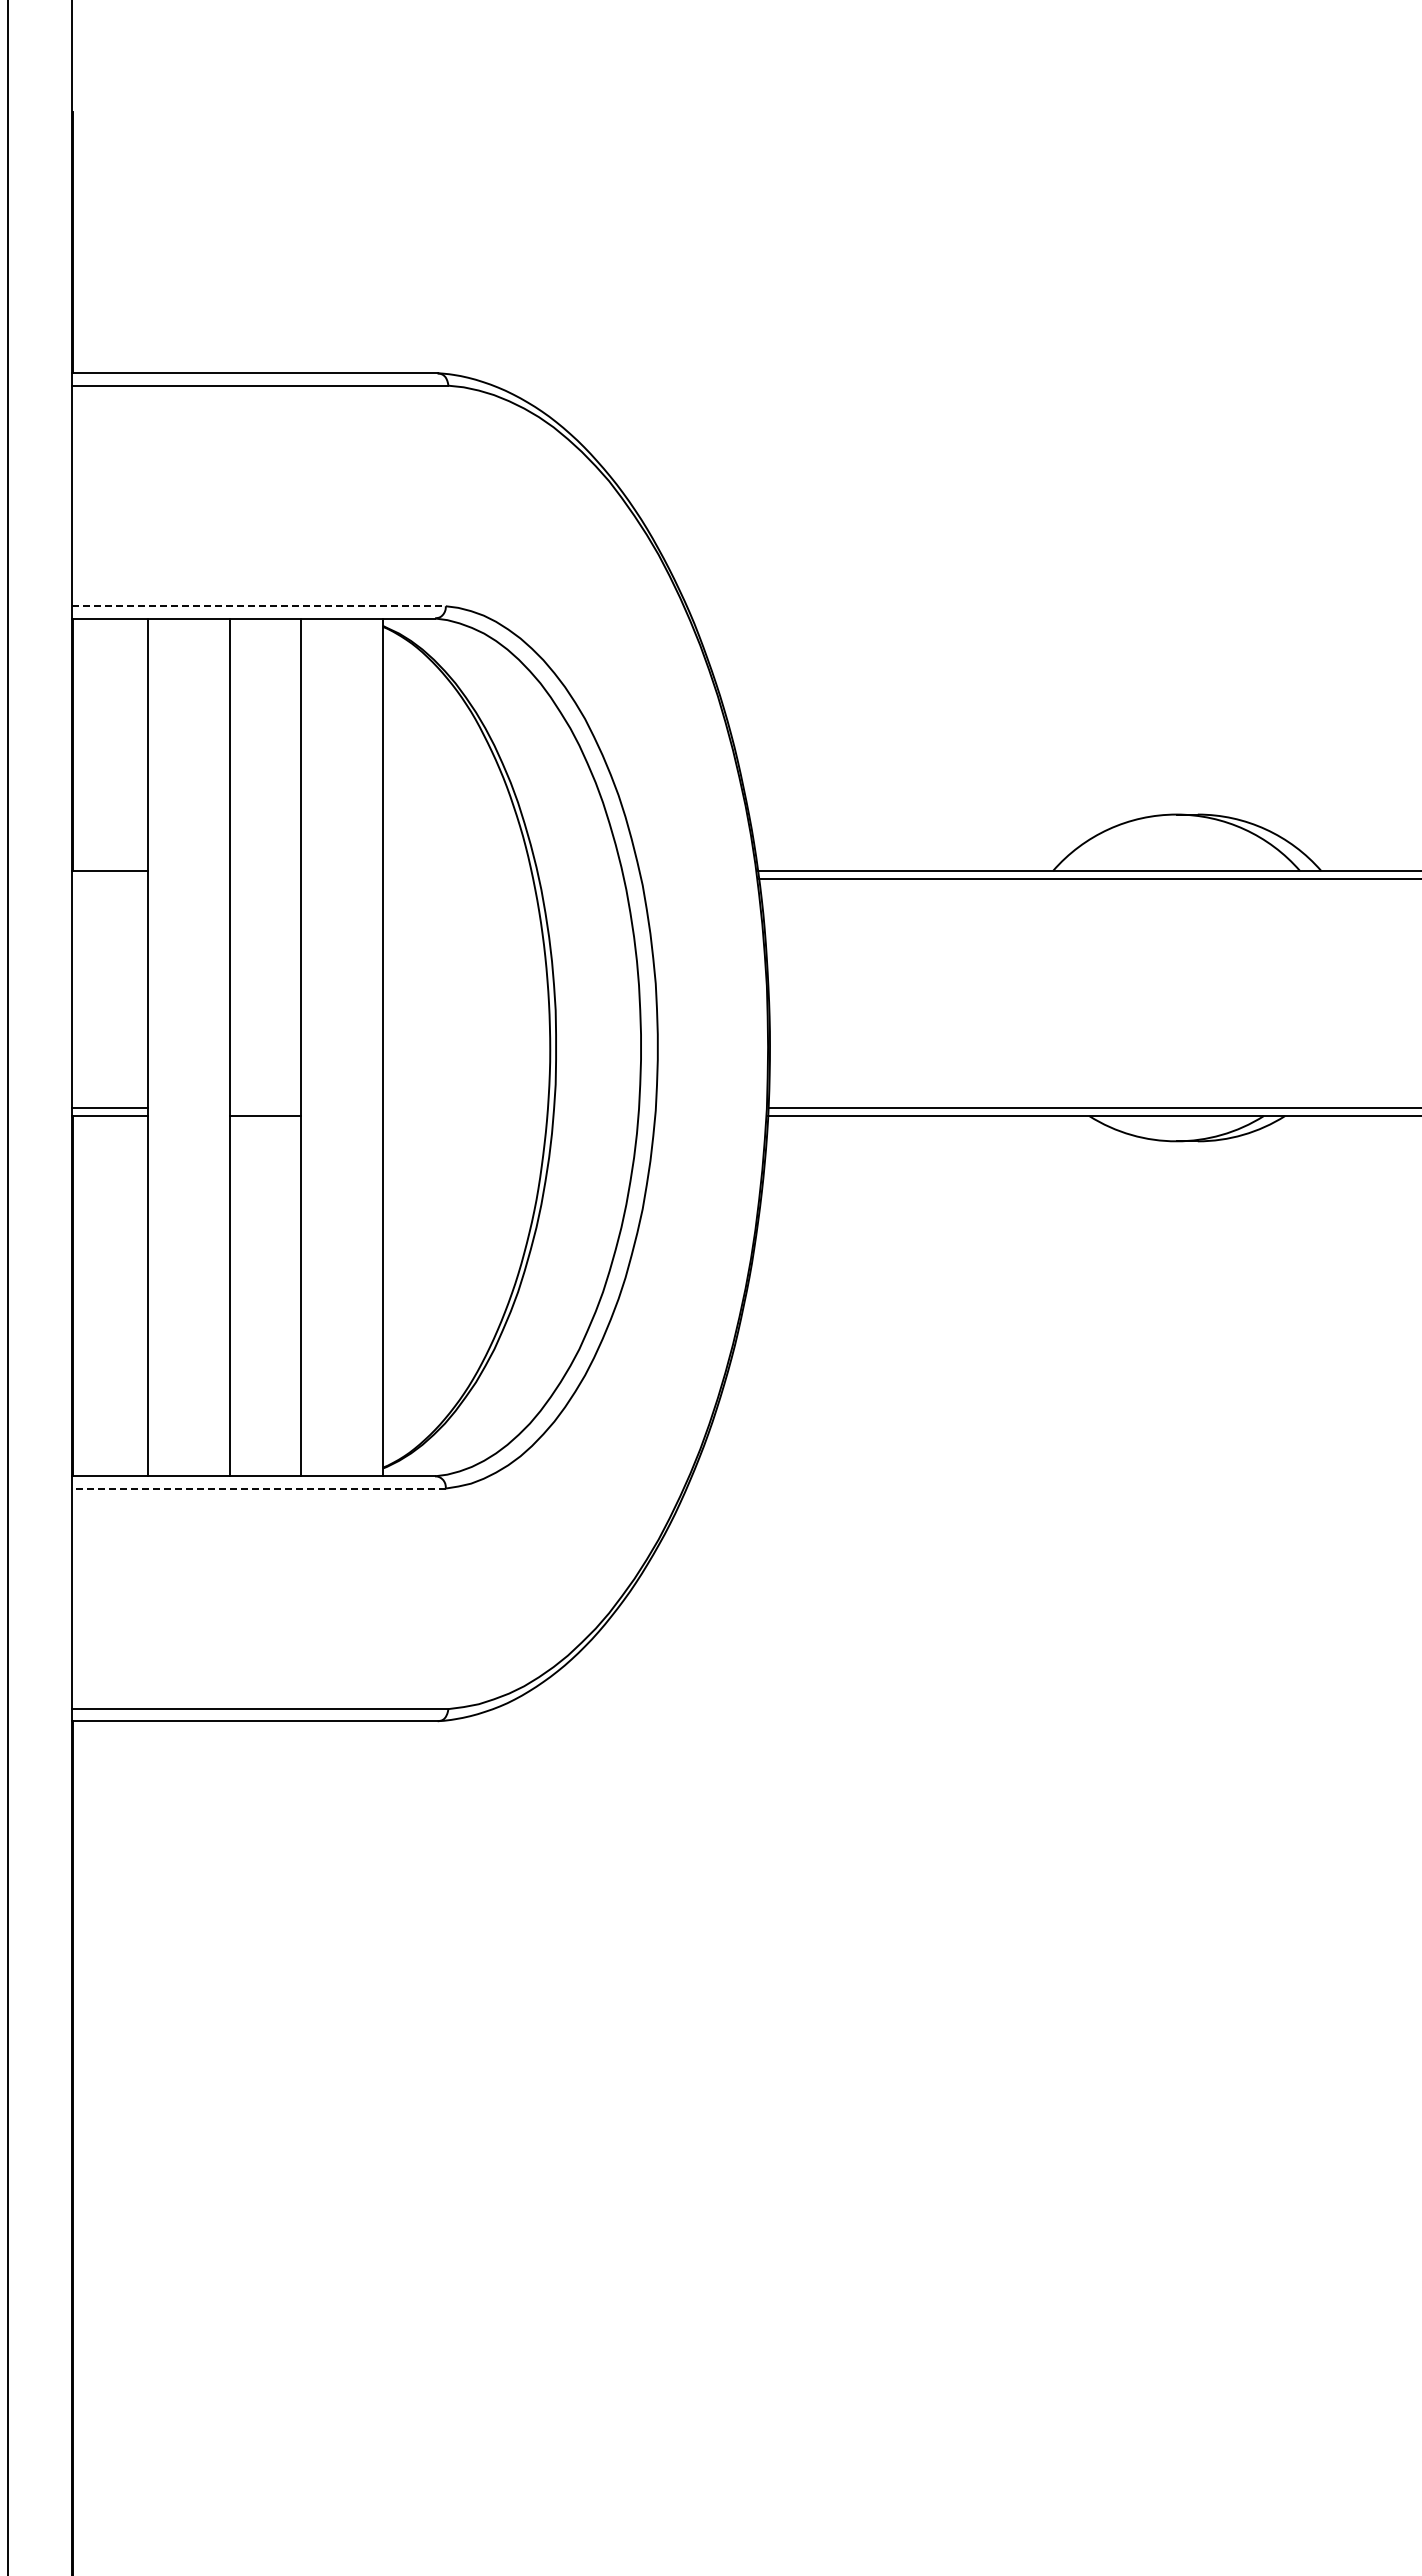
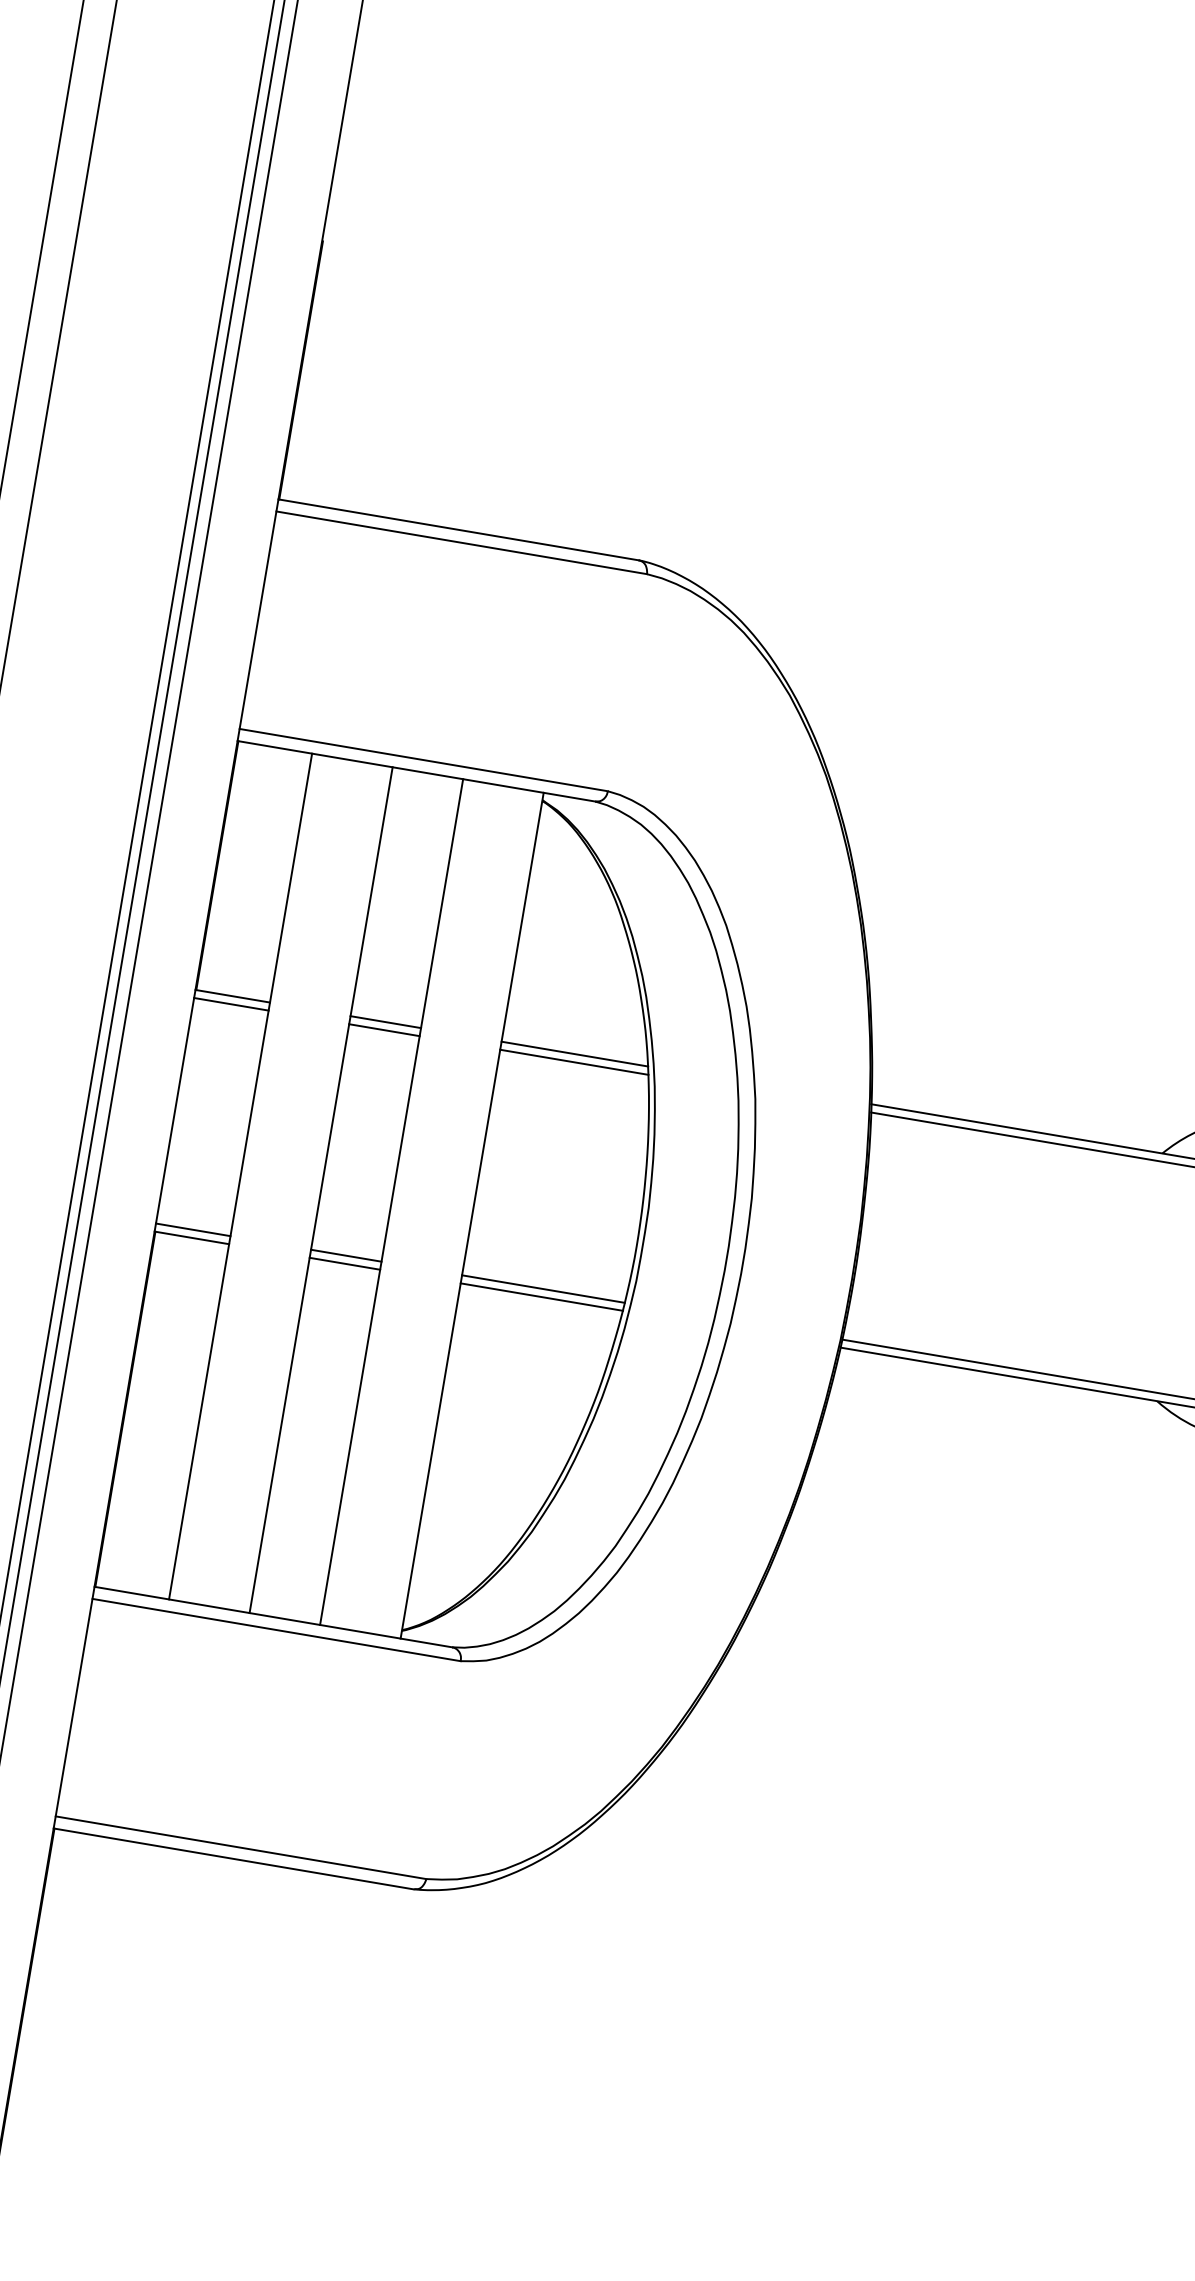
line: (259, 606) -> (424, 760), dashed -> solid
line: (265, 870) -> (385, 1021), added
line: (456, 870) -> (574, 1053), added
line: (110, 879) -> (231, 1004), added
line: (265, 879) -> (384, 1030), added
line: (457, 879) -> (573, 1062), added
line: (265, 1107) -> (346, 1255), added
line: (464, 1107) -> (542, 1288), added
line: (464, 1116) -> (541, 1297), added
line: (259, 1488) -> (276, 1630), dashed -> solid

